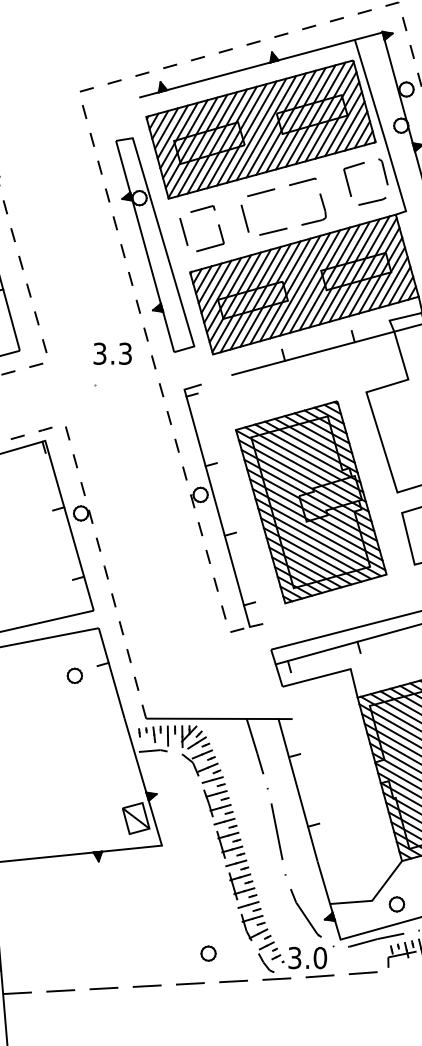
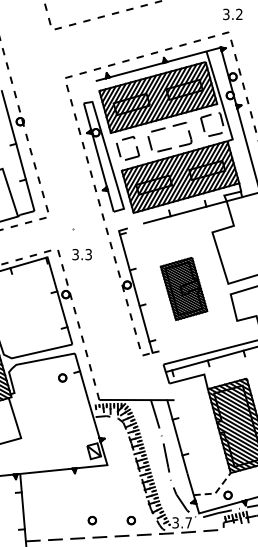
text: (111, 353) -> (81, 254), moved
part: (310, 501) -> (183, 288), size x0.6
line: (374, 896) -> (216, 491), solid -> dashed
part: (130, 953) -> (91, 520), added
text: (319, 957) -> (188, 522), 3.0 -> 3.7

